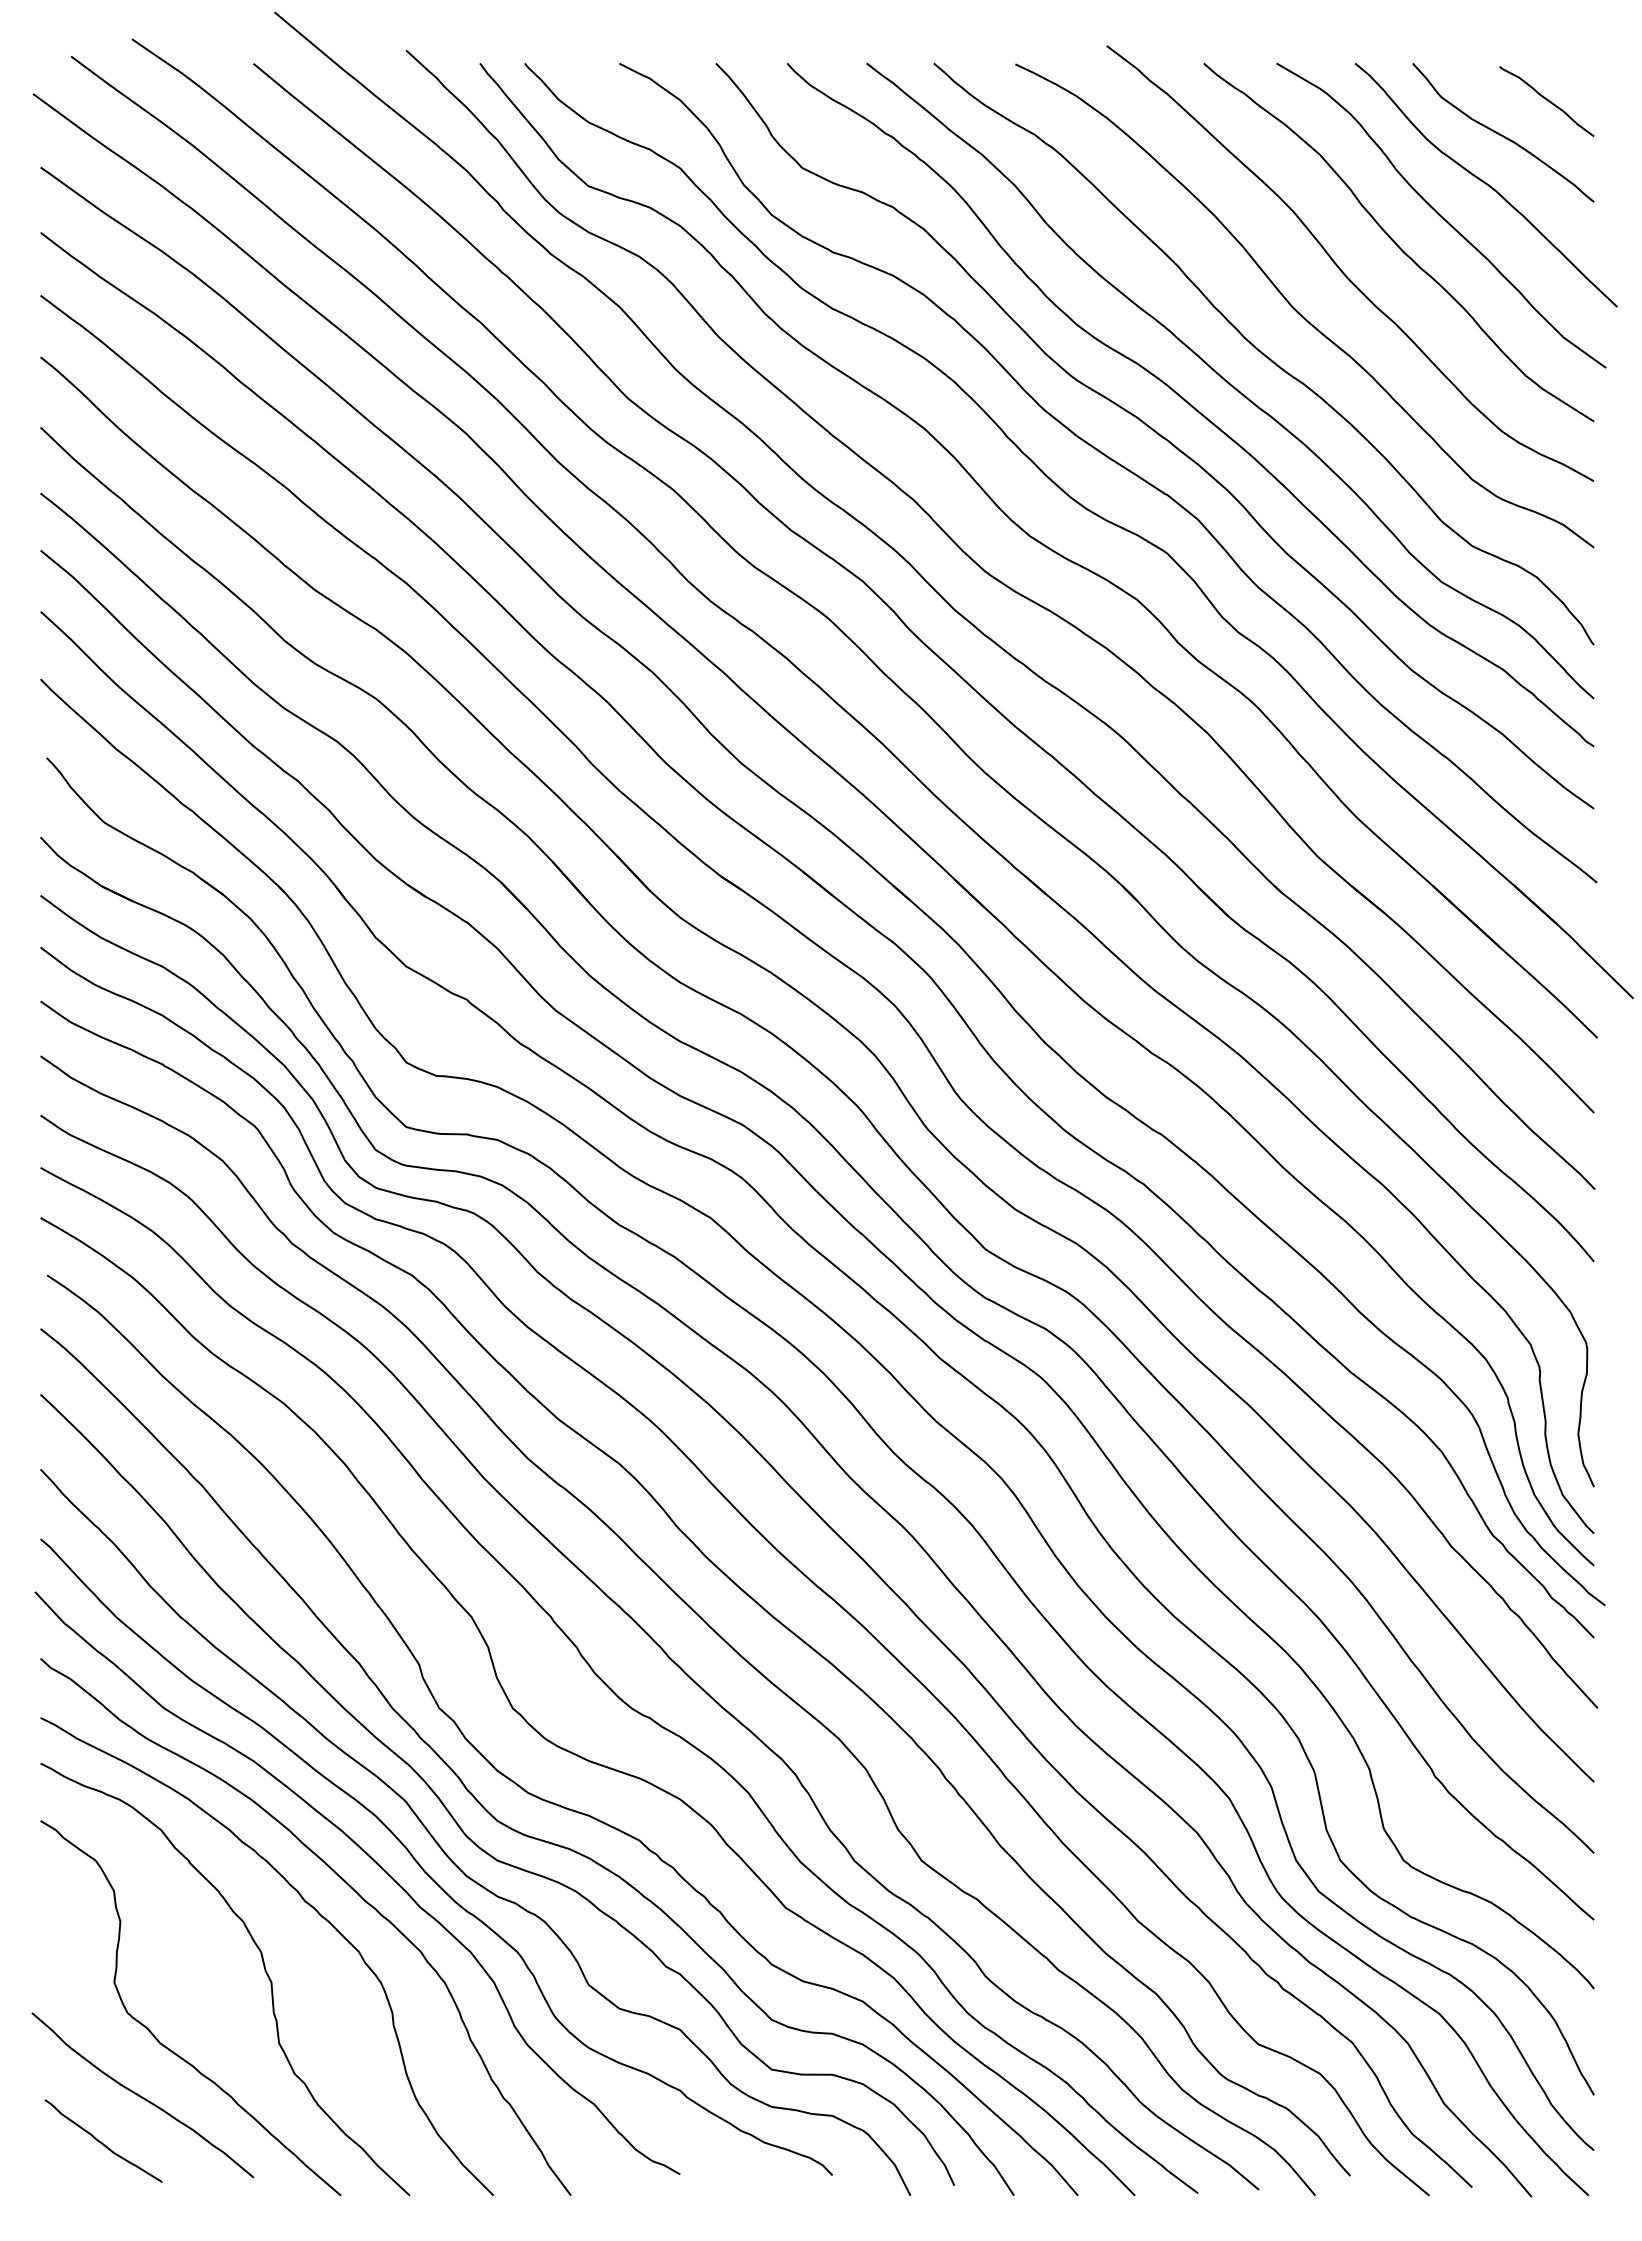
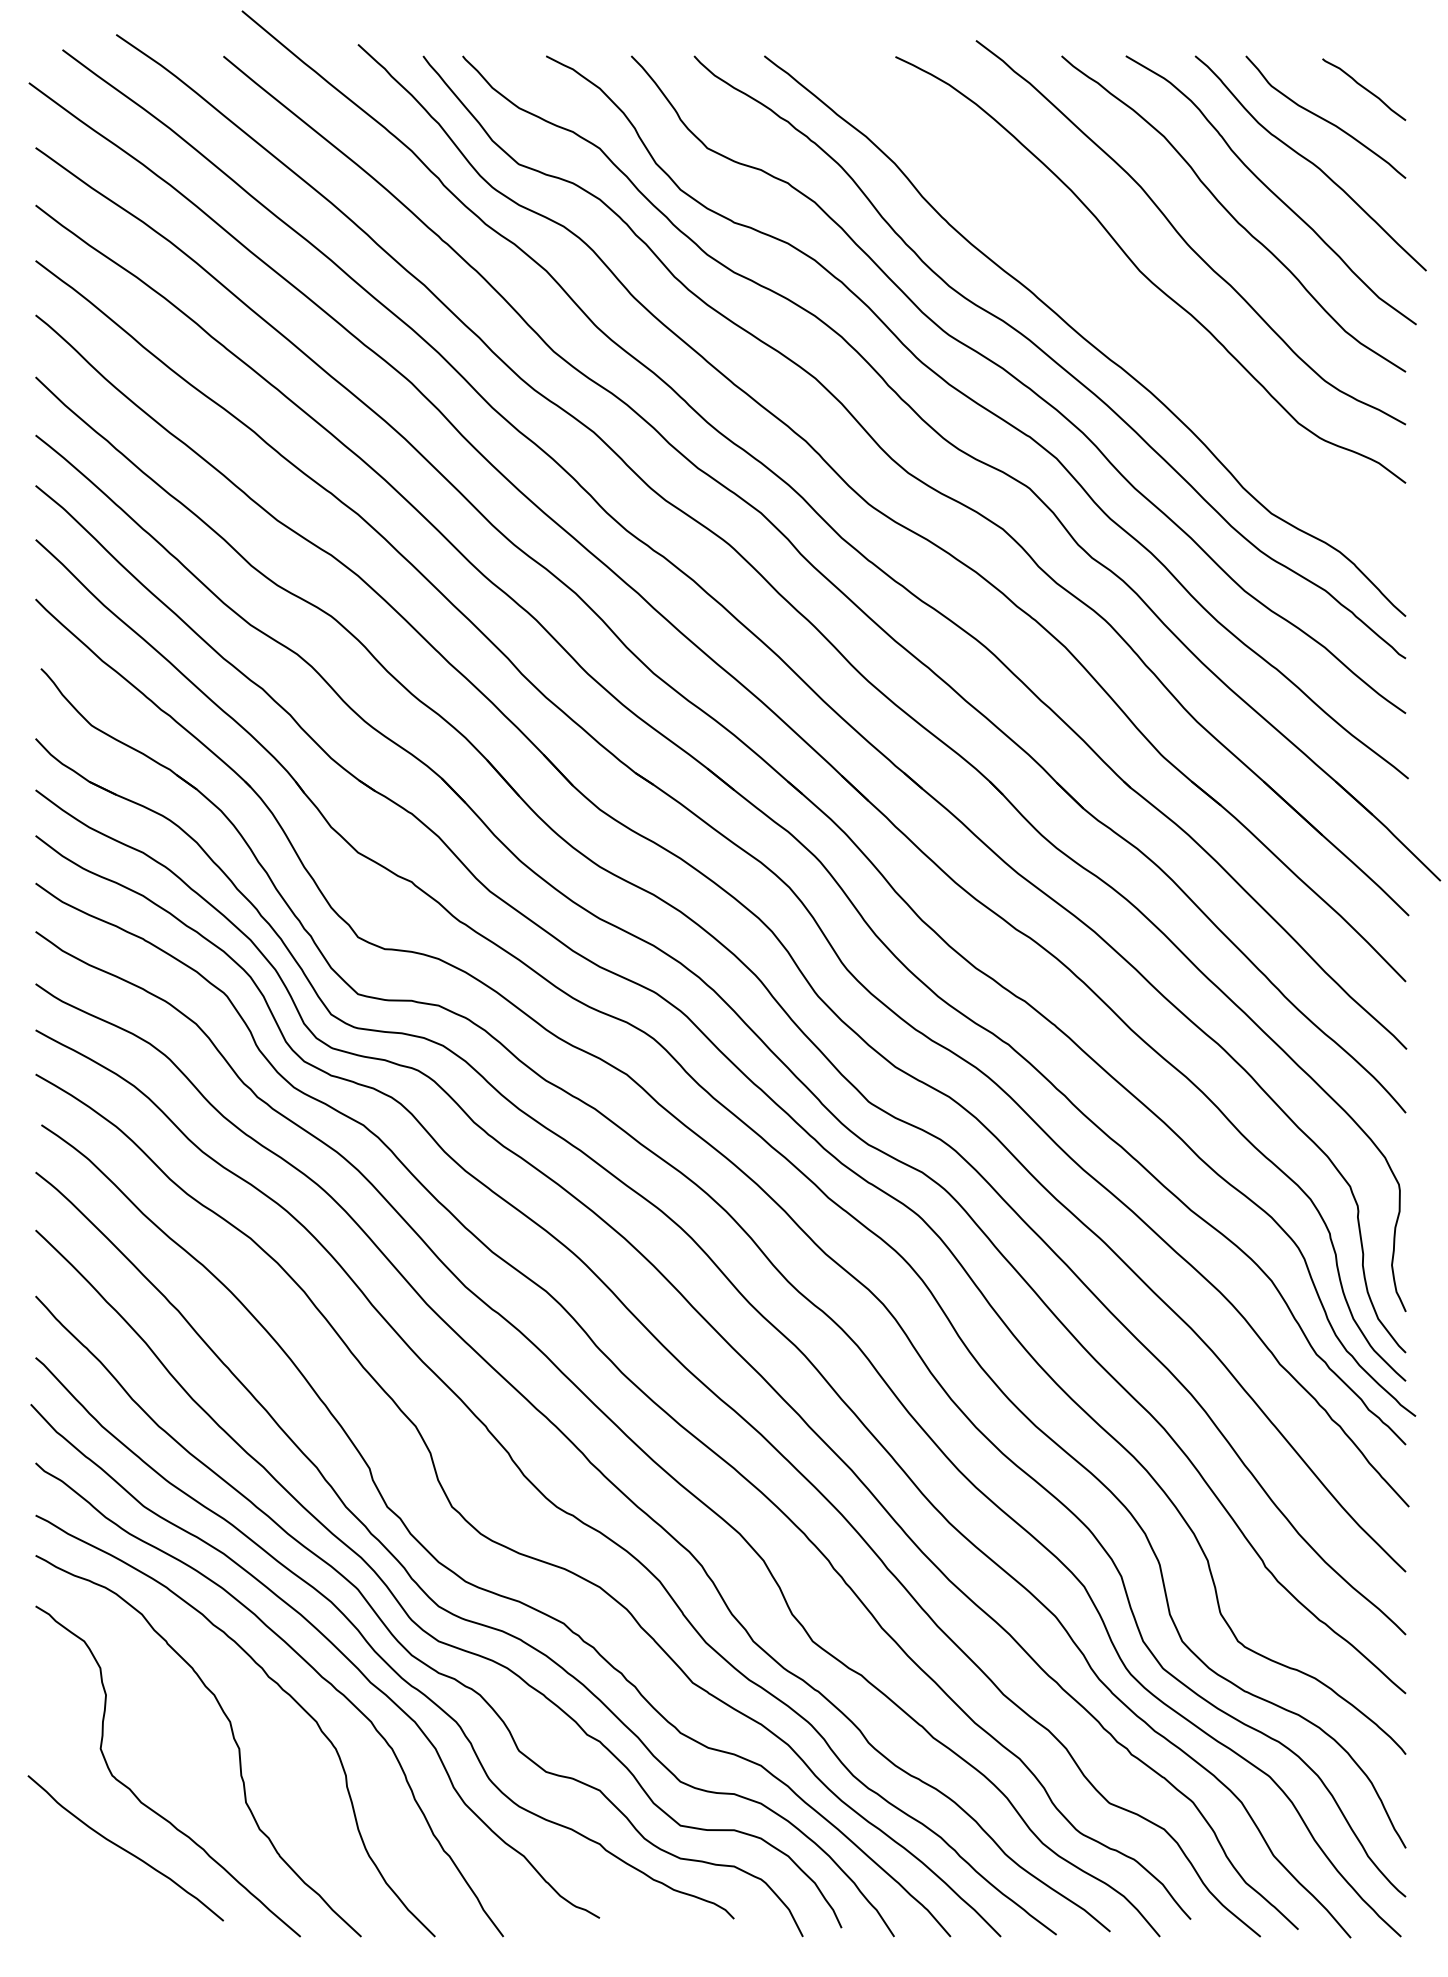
curve: (1263, 354) -> (1114, 312), removed
curve: (103, 2143) -> (91, 1890), removed

